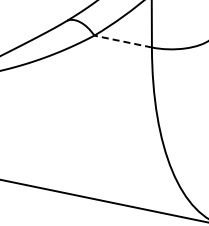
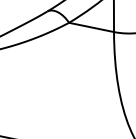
line: (122, 41) -> (91, 27), dashed -> solid

